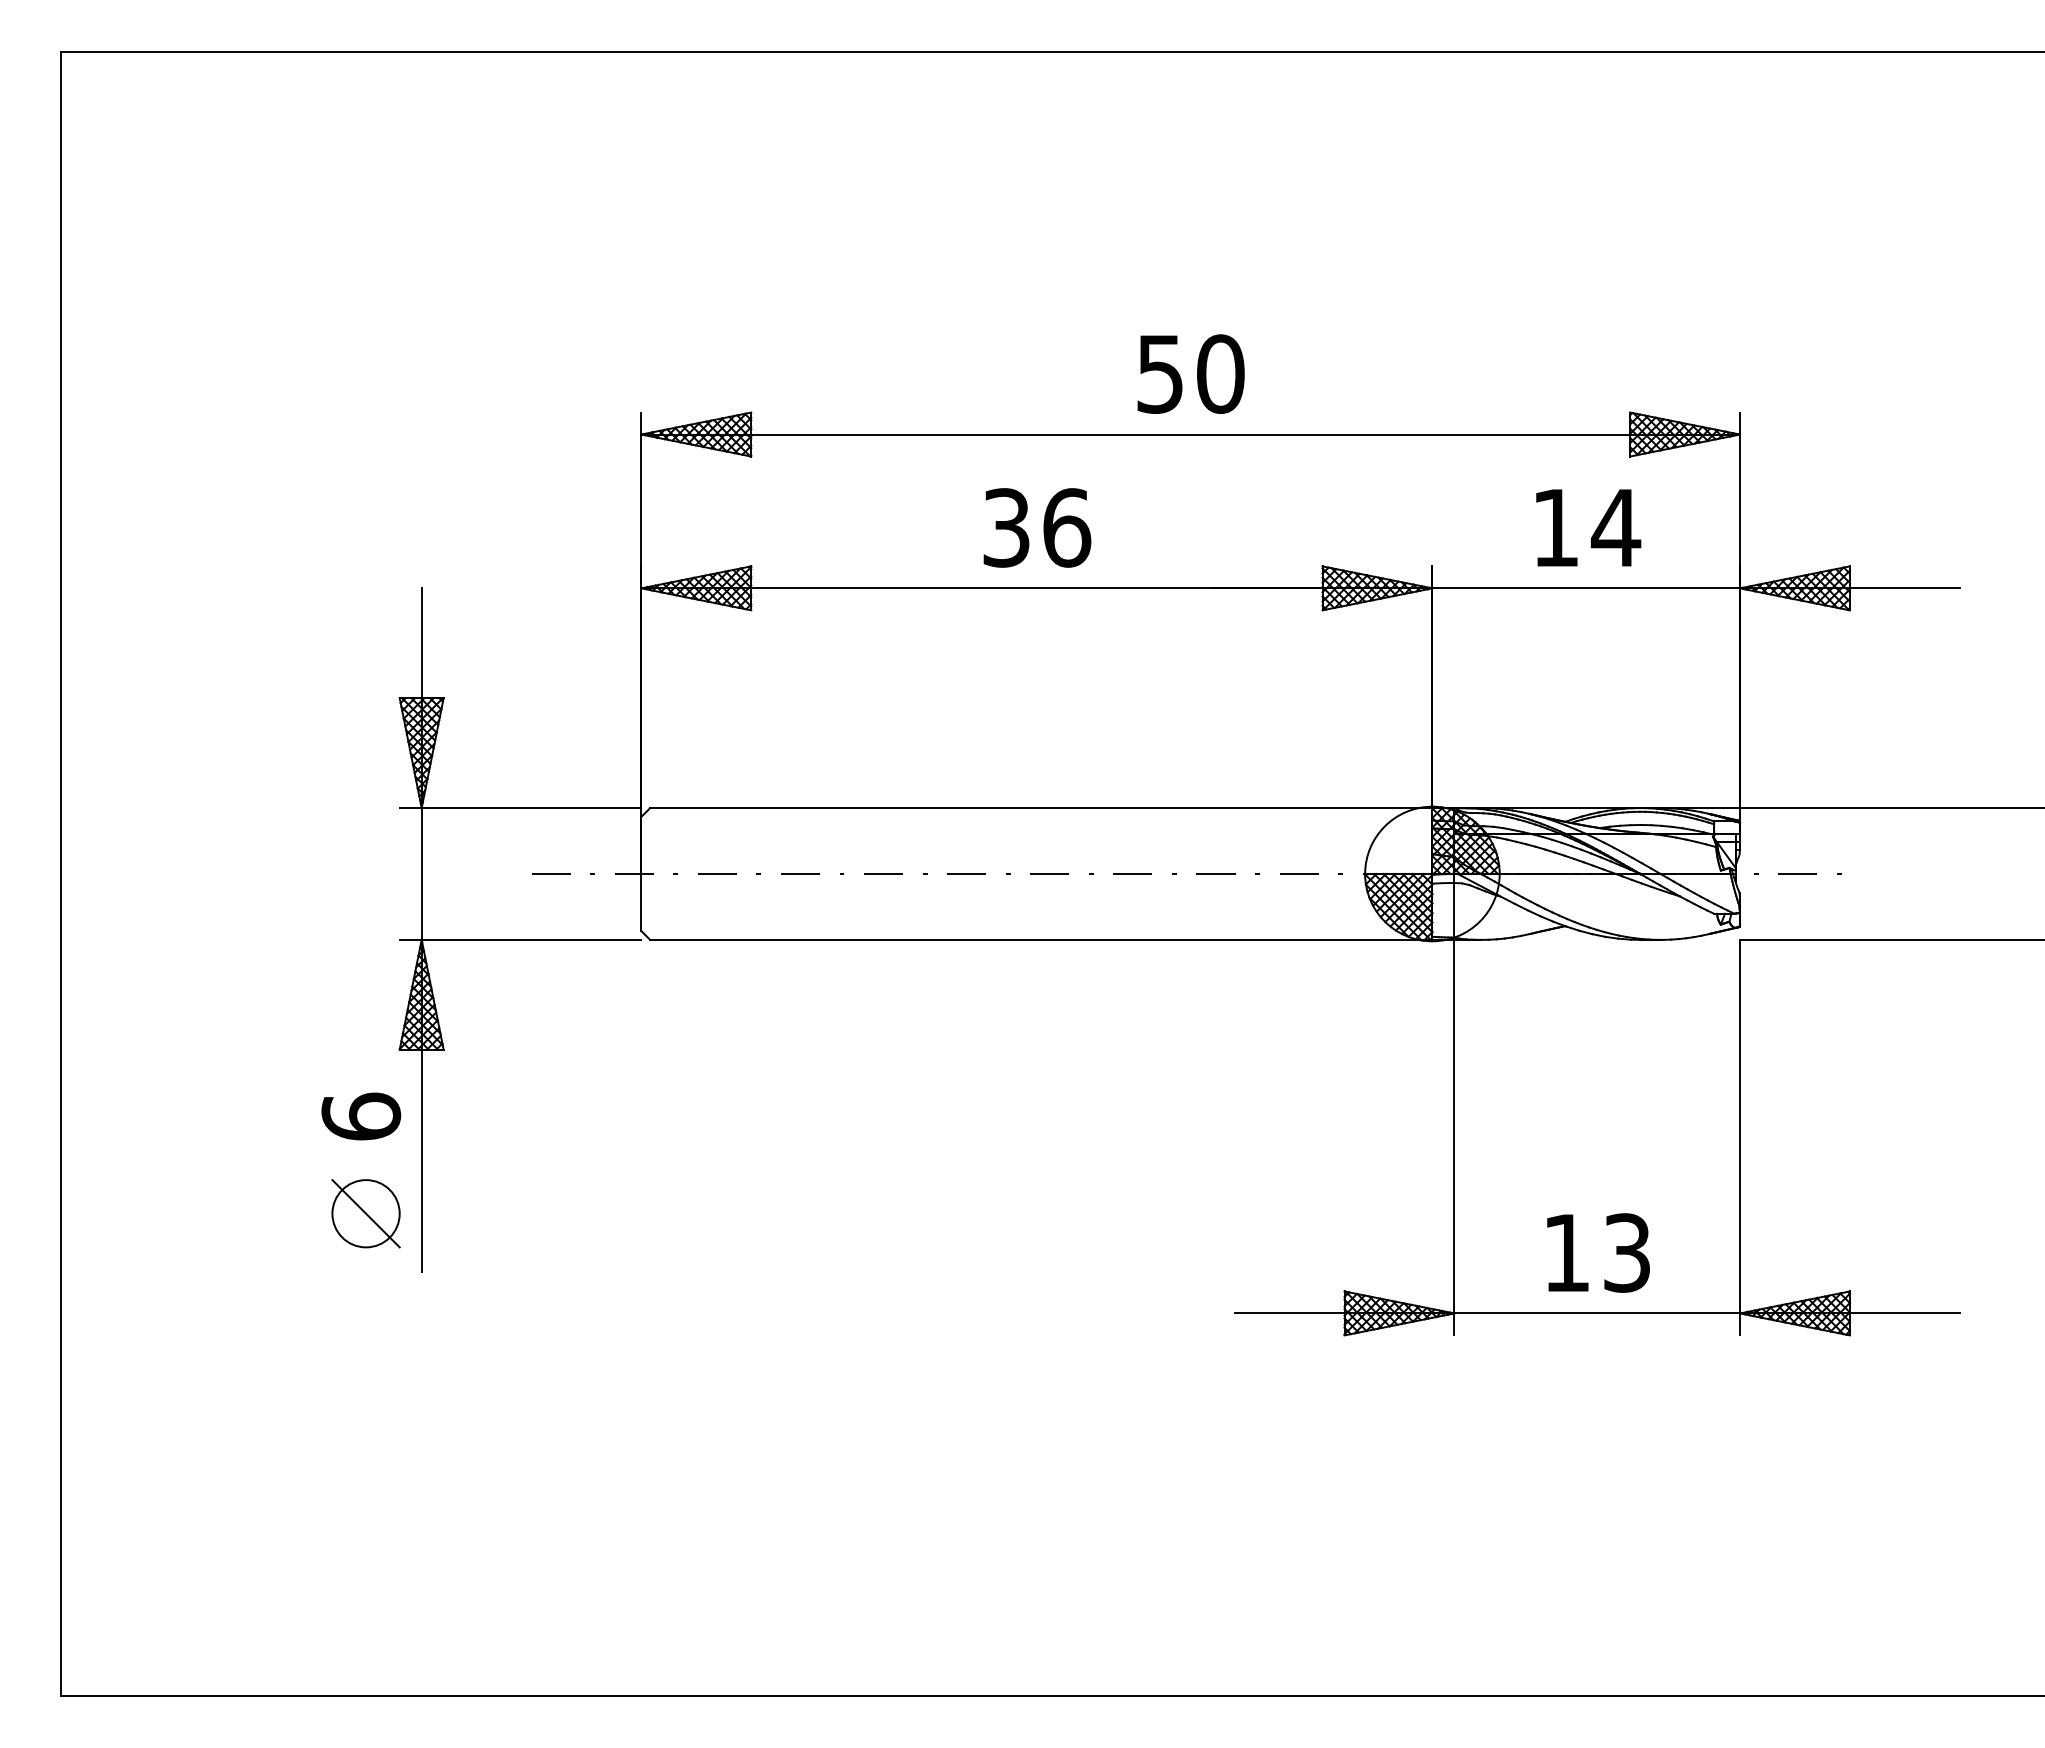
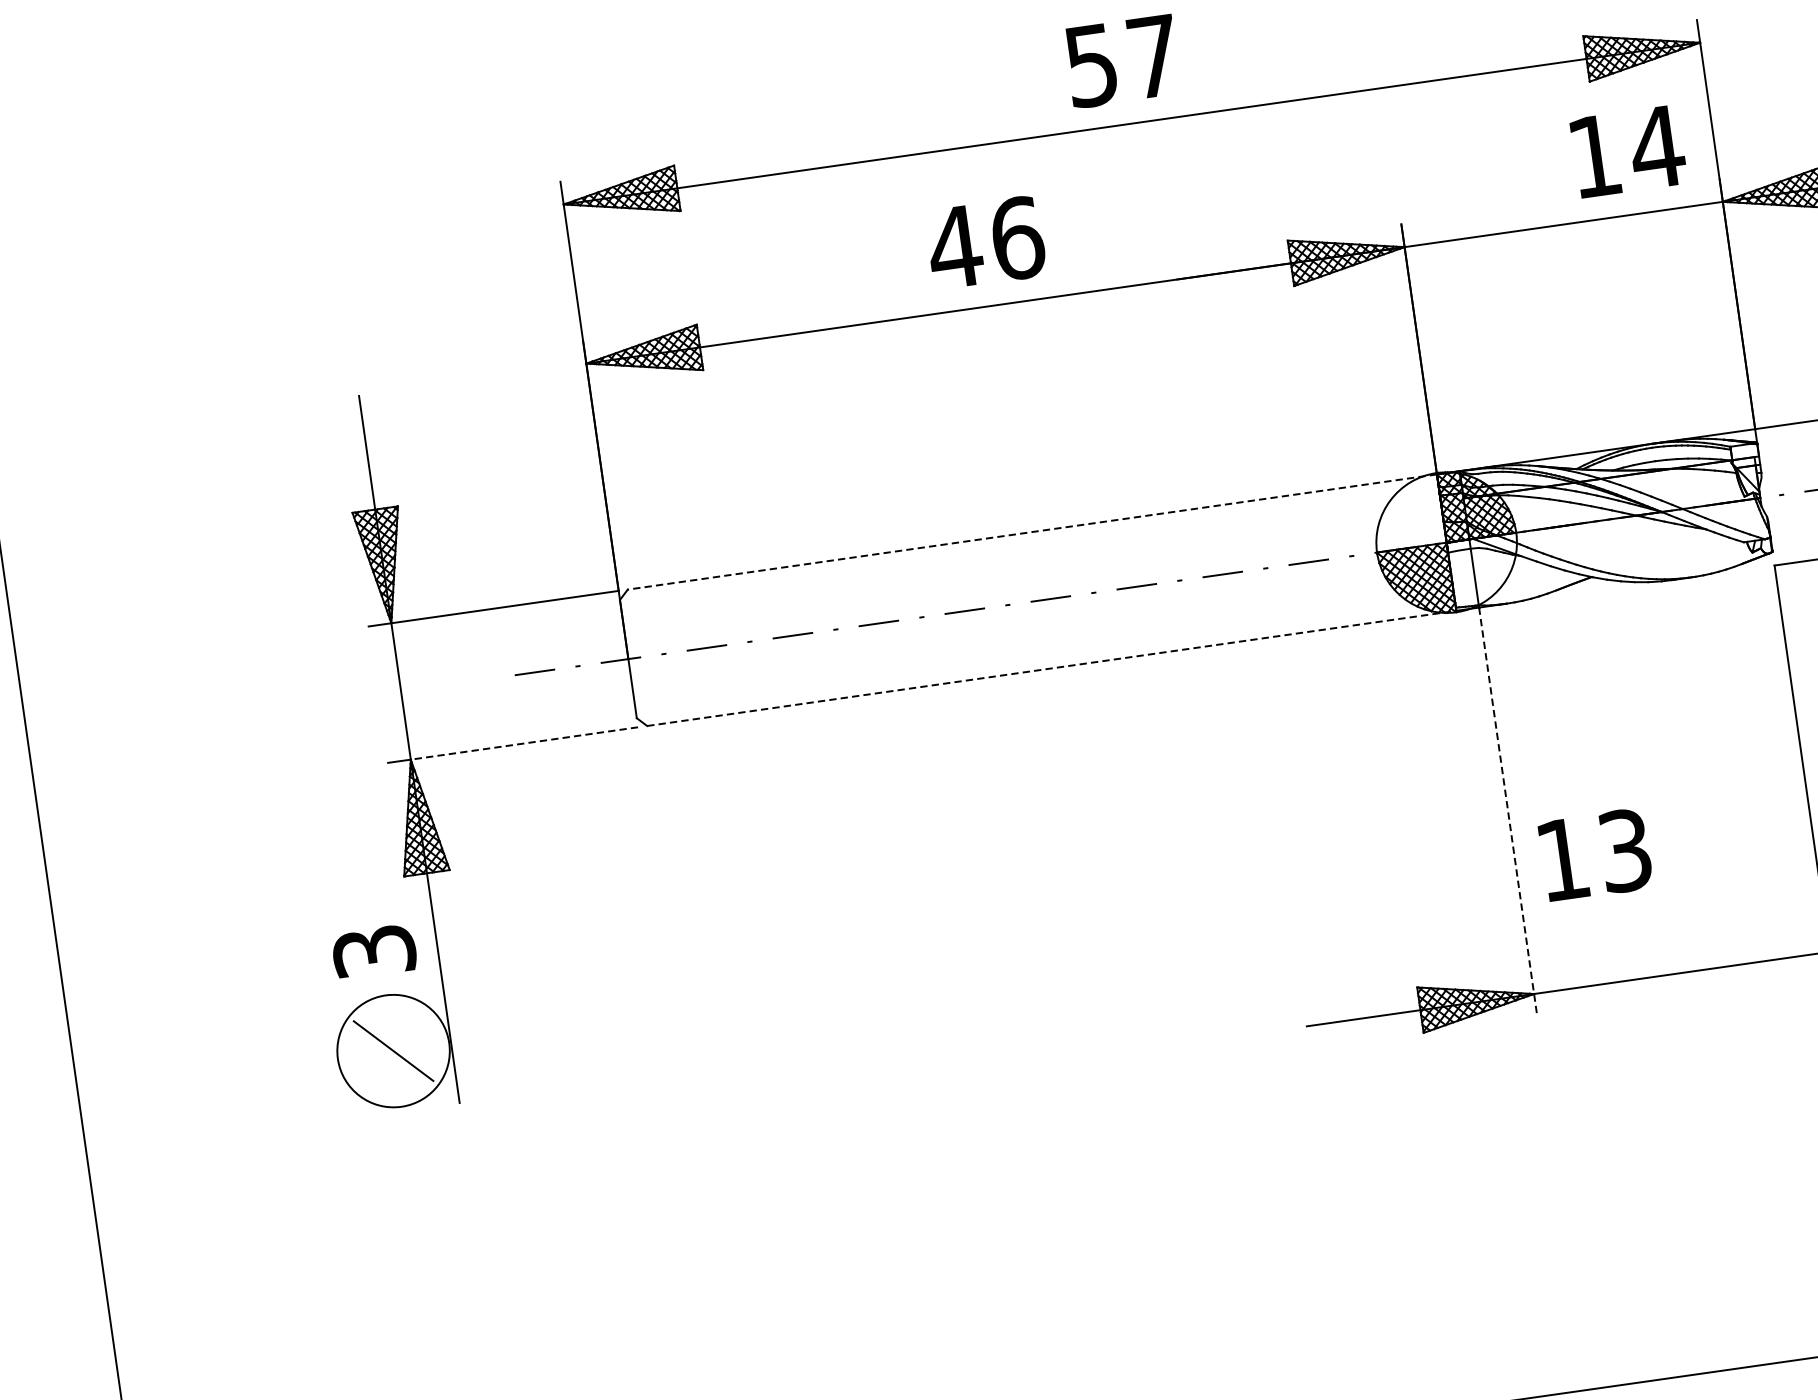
text: (1220, 373) -> (1153, 56), 50 -> 57
text: (1006, 527) -> (955, 246), 36 -> 46
text: (1588, 527) -> (1628, 151), moved
line: (1040, 808) -> (1031, 532), solid -> dashed
line: (531, 939) -> (524, 743), solid -> dashed
line: (1041, 939) -> (1051, 667), solid -> dashed
text: (361, 1116) -> (374, 951), 6 -> 3
line: (1454, 1137) -> (1508, 811), solid -> dashed
circle: (365, 1213) -> (392, 1050), size x1.6
text: (1598, 1252) -> (1595, 854), moved

